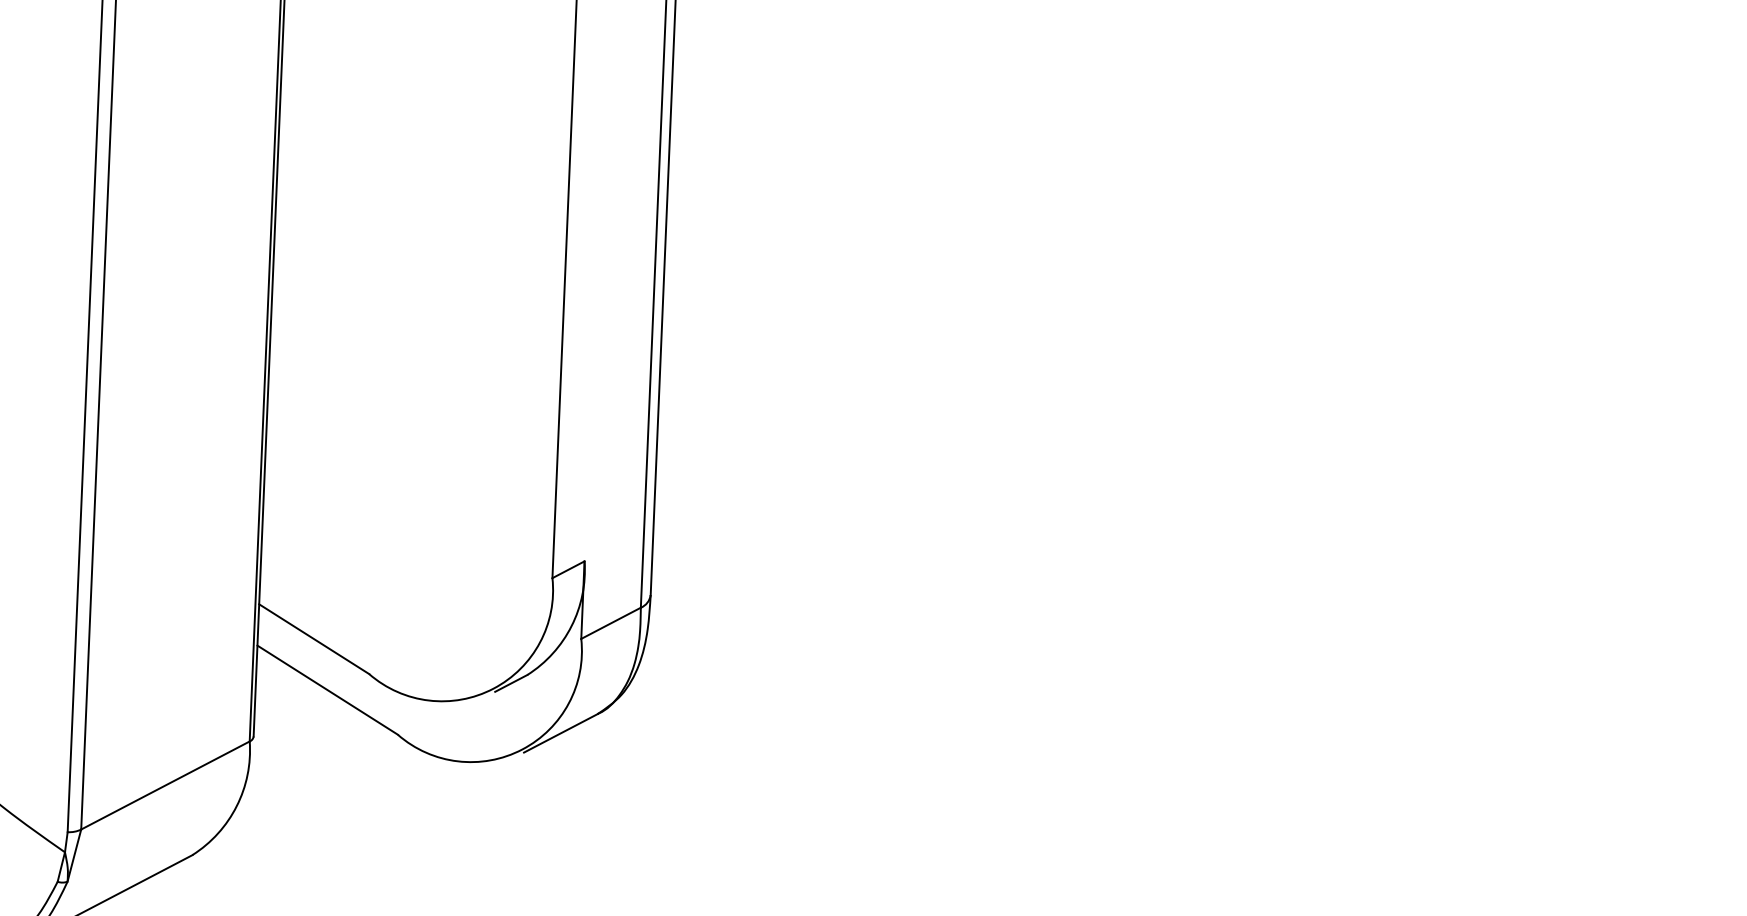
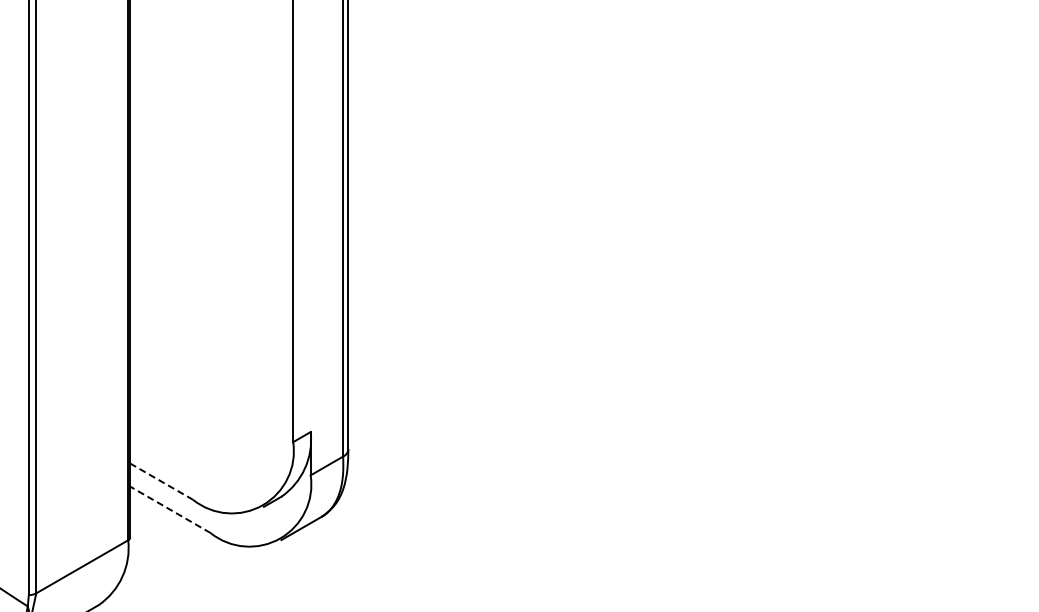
line: (313, 638) -> (161, 481), solid -> dashed
line: (327, 689) -> (170, 509), solid -> dashed

